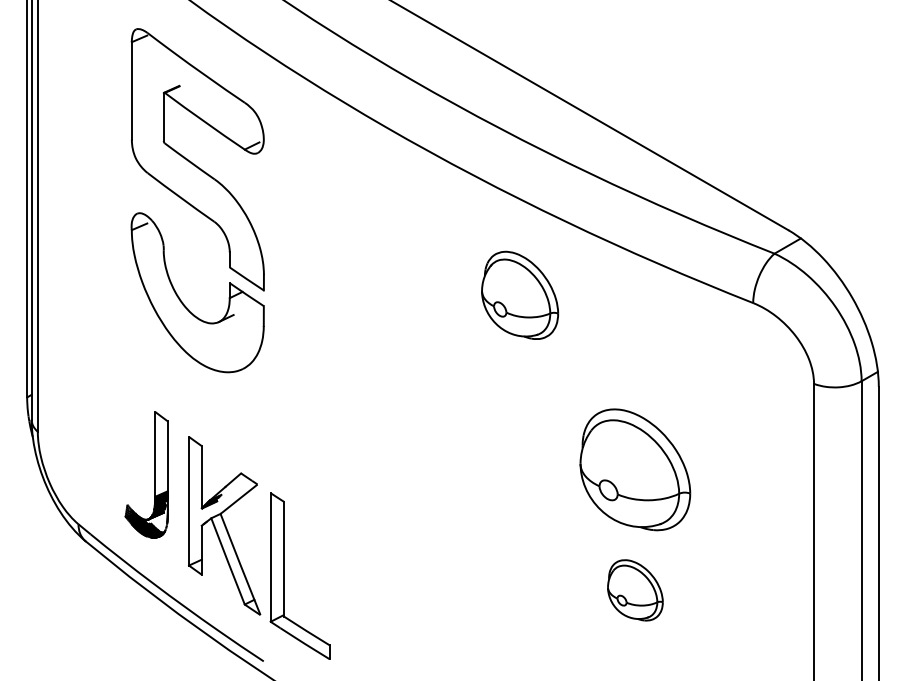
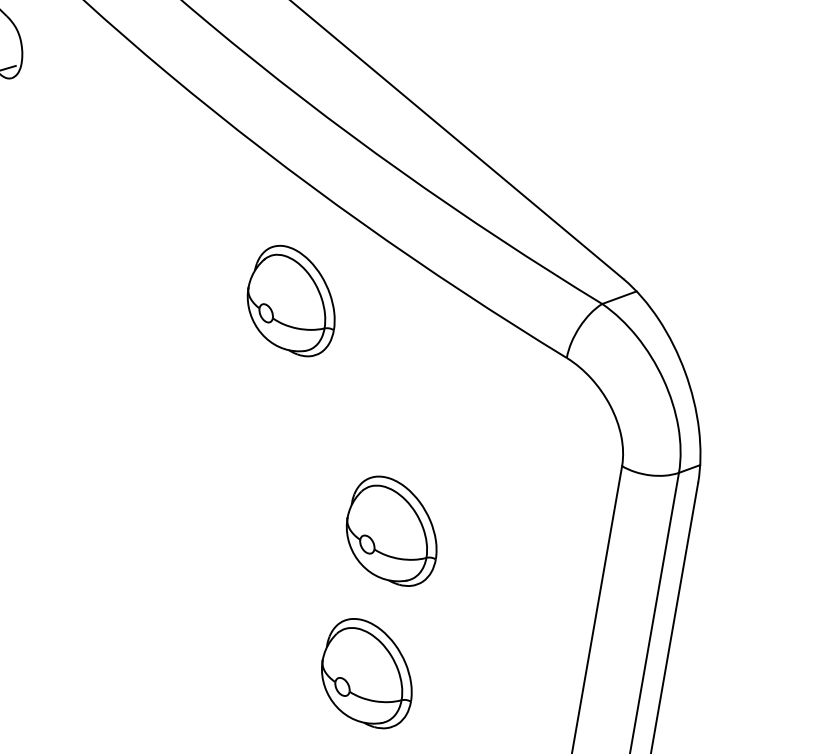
part: (635, 470) -> (392, 531), size x0.71
part: (635, 590) -> (368, 673), size x1.43

